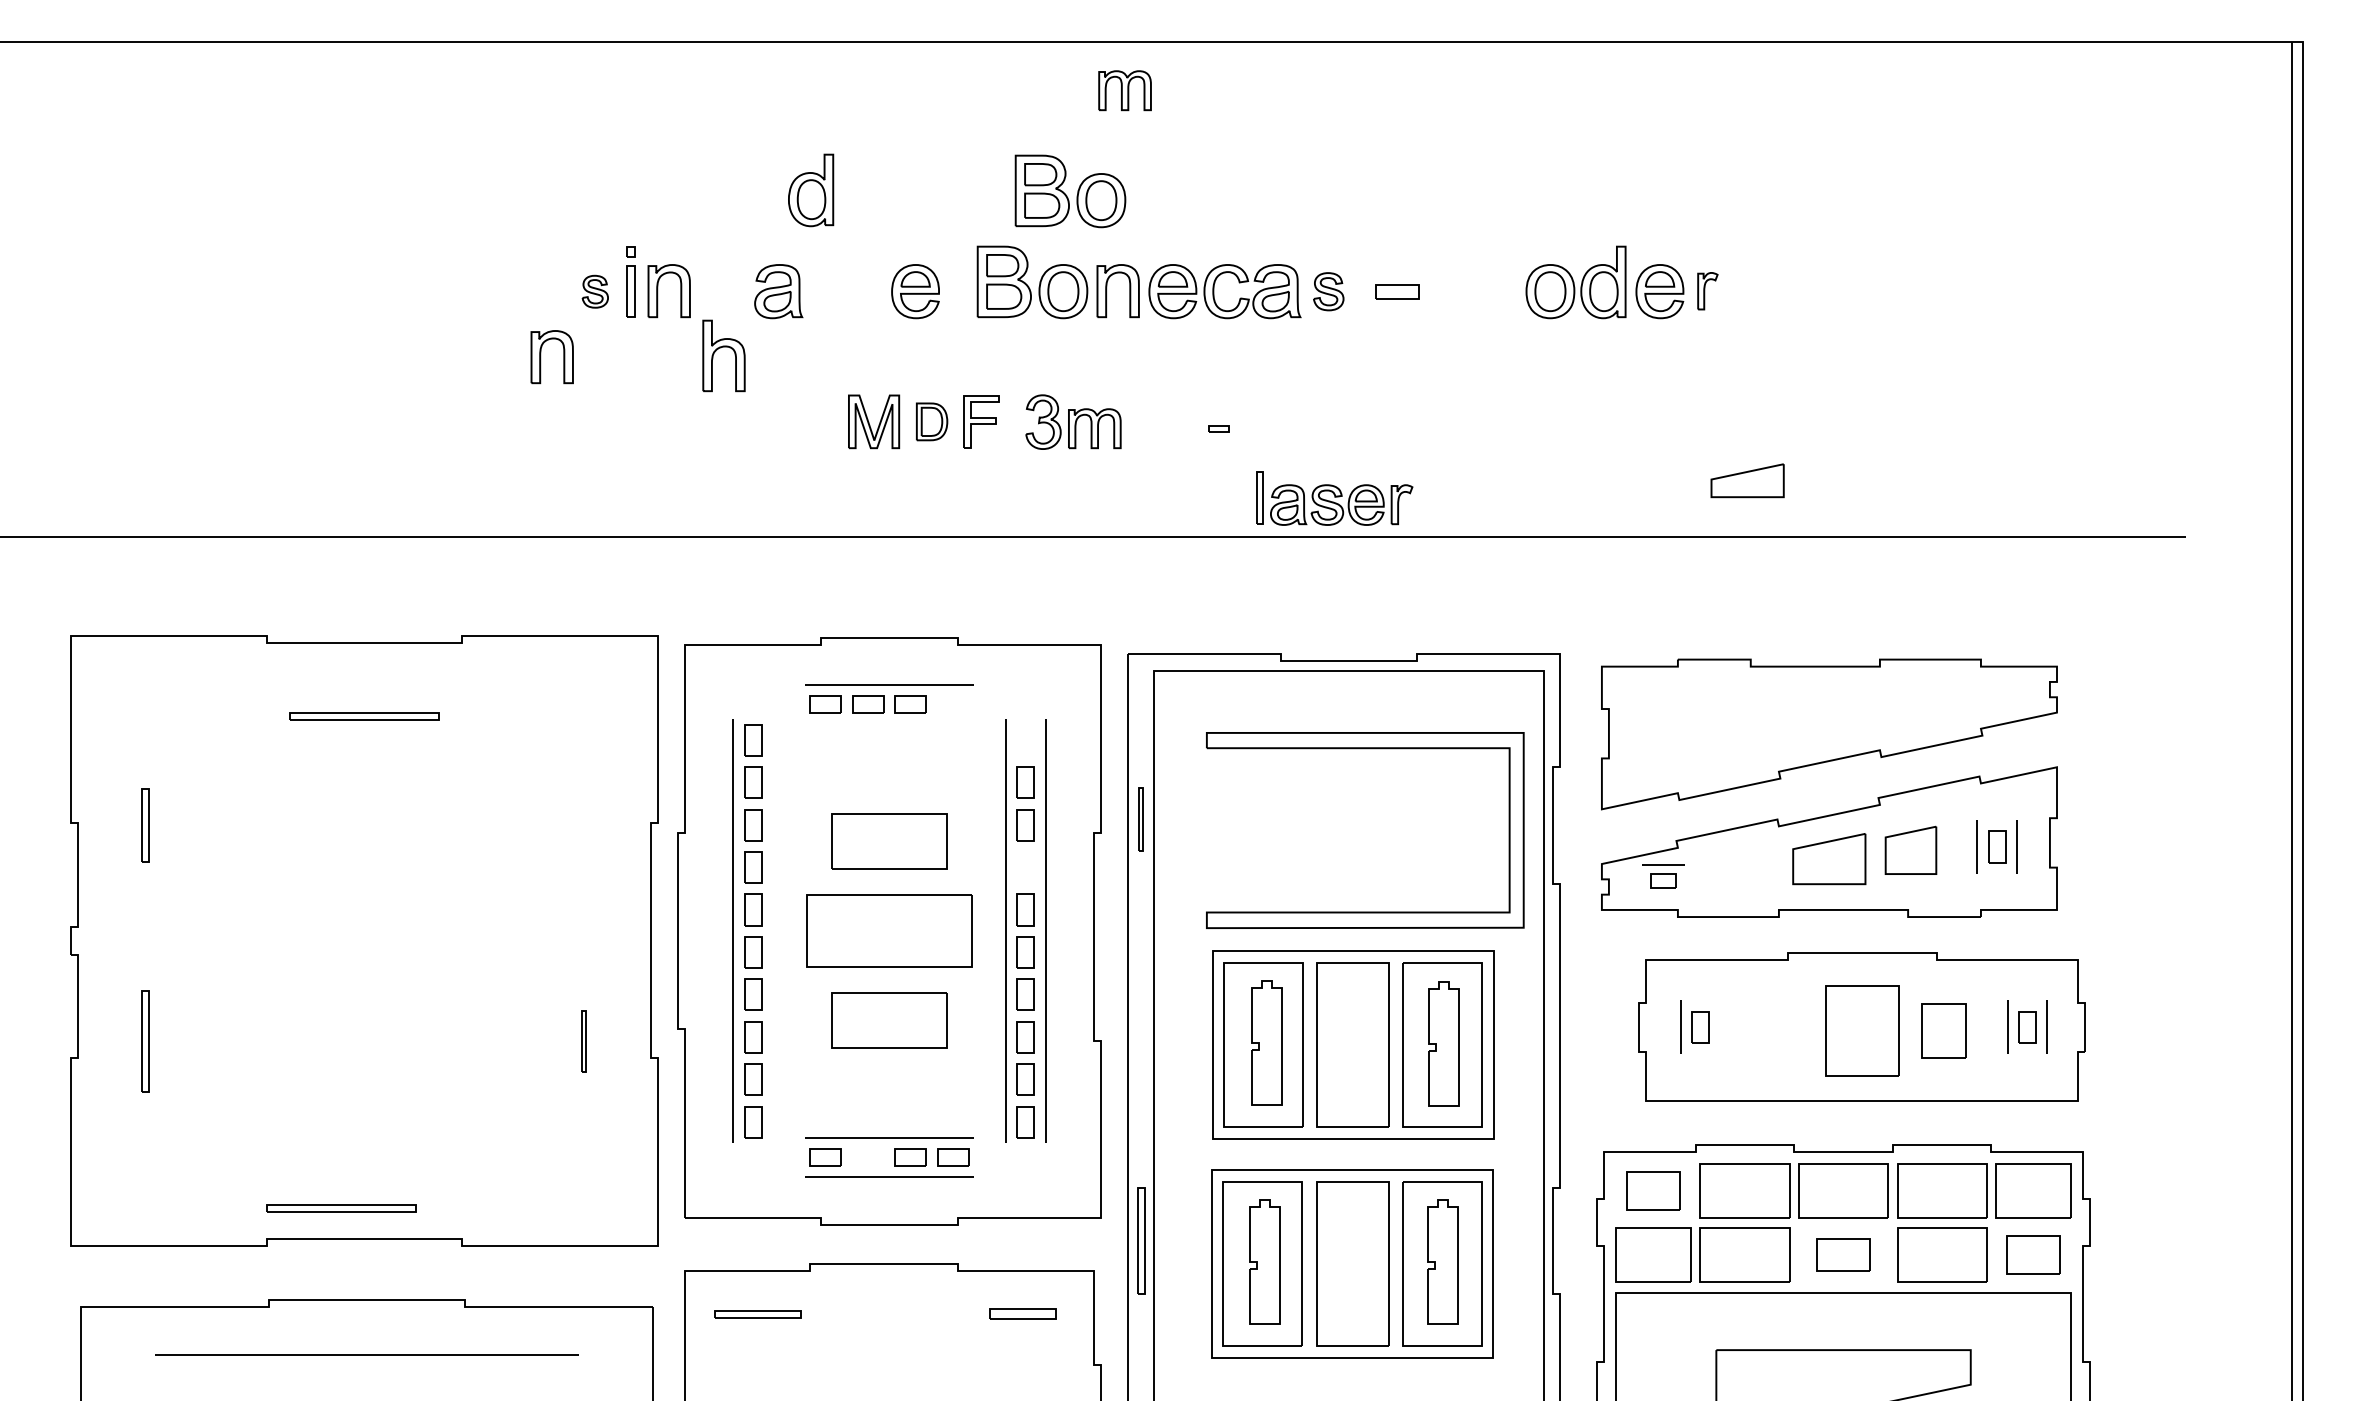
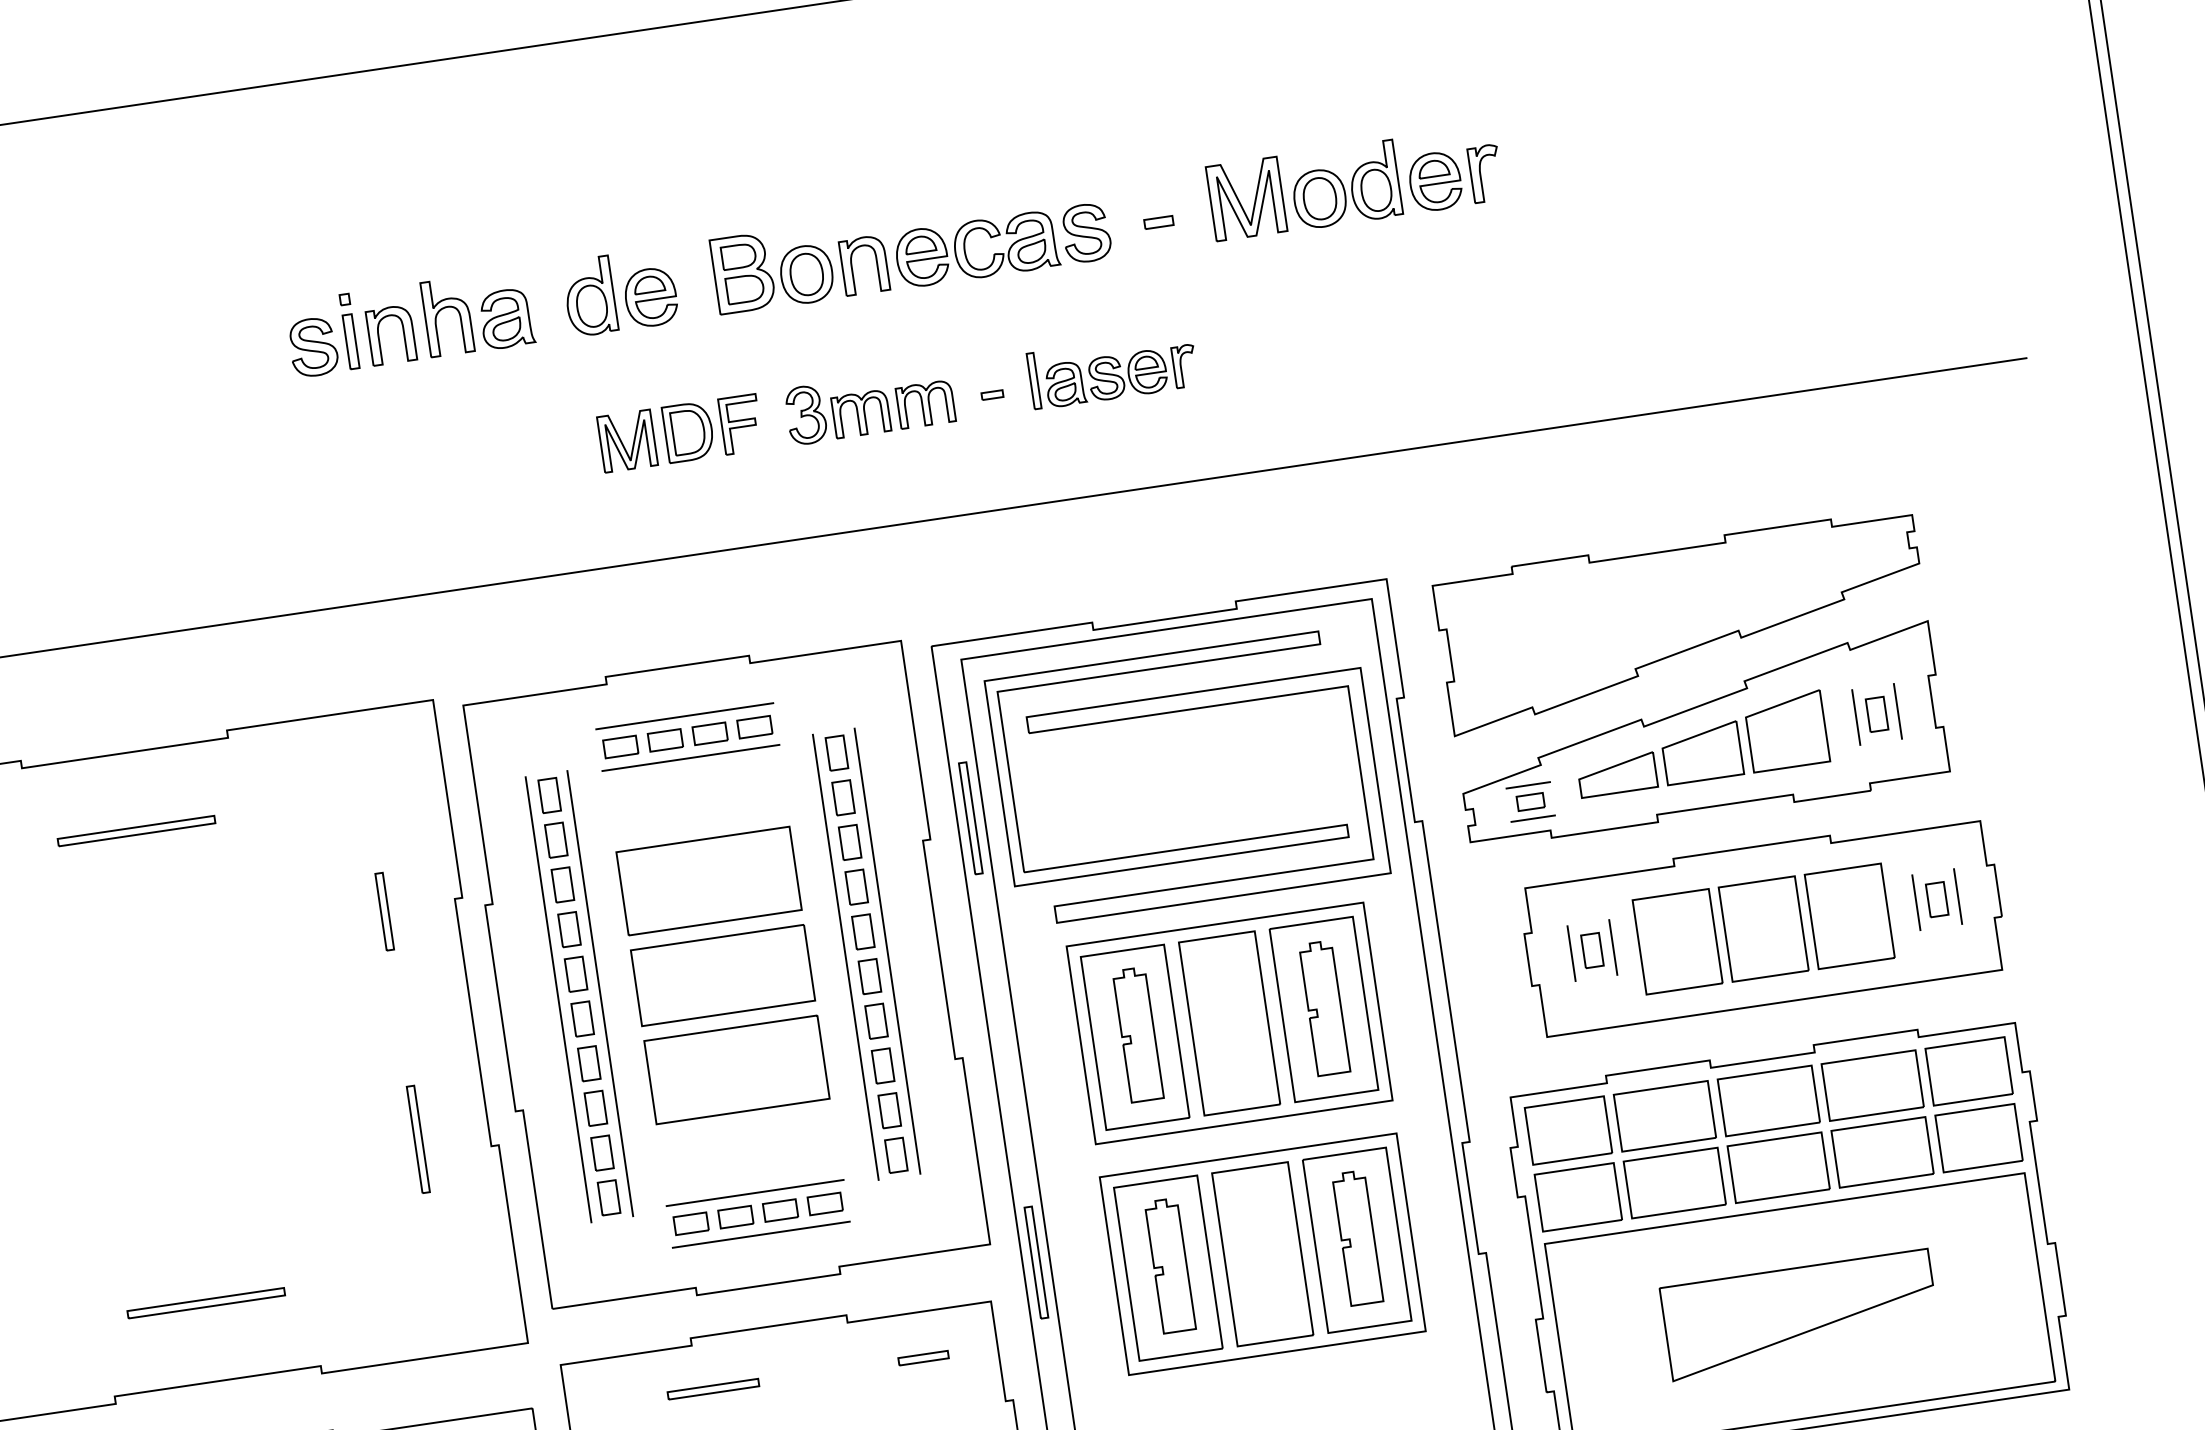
part: (1124, 90) -> (925, 404), moved
part: (811, 190) -> (590, 296), moved
part: (1070, 191) -> (798, 167), removed
part: (1481, 281) -> (1245, 198), added
part: (595, 291) -> (313, 347), size x1.67
part: (1328, 291) -> (1086, 233), size x1.43
part: (1397, 291) -> (1158, 222), size x0.62
part: (1707, 291) -> (1485, 174), size x1.43
part: (720, 348) -> (442, 309), moved
part: (541, 357) -> (267, 425), removed
part: (931, 421) -> (688, 431), size x1.43
part: (1747, 480) -> (1617, 774), moved
part: (1334, 498) -> (1112, 370), moved
part: (953, 704) -> (755, 726), added
part: (1330, 706) -> (1152, 670), added
line: (889, 724) -> (690, 757), added
part: (1025, 740) -> (836, 753), added
part: (1141, 819) -> (971, 818), size x1.67
part: (584, 825) -> (385, 911), added
part: (889, 841) -> (709, 880), size x1.43
part: (1910, 850) -> (1786, 731), size x1.43
part: (1025, 867) -> (856, 887), added
line: (1663, 896) -> (1533, 818), added
line: (772, 930) -> (599, 992), added
part: (889, 1020) -> (736, 1069), size x1.43
line: (1719, 1026) -> (1612, 946), added
part: (1780, 1030) -> (1677, 941), added
part: (1943, 1030) -> (1849, 916), size x1.67
part: (584, 1041) -> (418, 1139), size x1.67
part: (868, 1157) -> (736, 1217), added
part: (1653, 1190) -> (1568, 1129), size x1.43
part: (341, 1208) -> (206, 1303), moved
part: (1843, 1254) -> (1778, 1167), size x1.67
part: (2033, 1254) -> (1978, 1138), size x1.43
part: (757, 1314) -> (713, 1389), moved
part: (1023, 1314) -> (923, 1358), size x0.71

